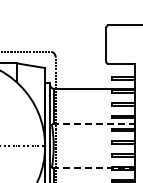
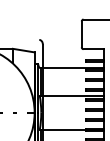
line: (93, 124) -> (71, 95), dashed -> solid
line: (93, 168) -> (71, 129), dashed -> solid

